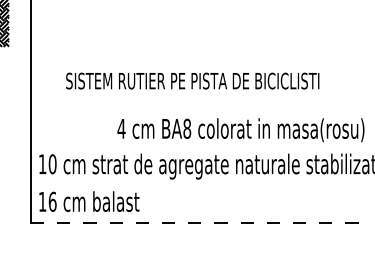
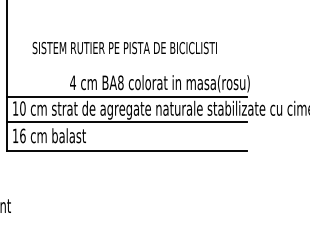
line: (195, 149) -> (126, 97), added
line: (195, 183) -> (126, 122), added
line: (195, 223) -> (126, 151), dashed -> solid

